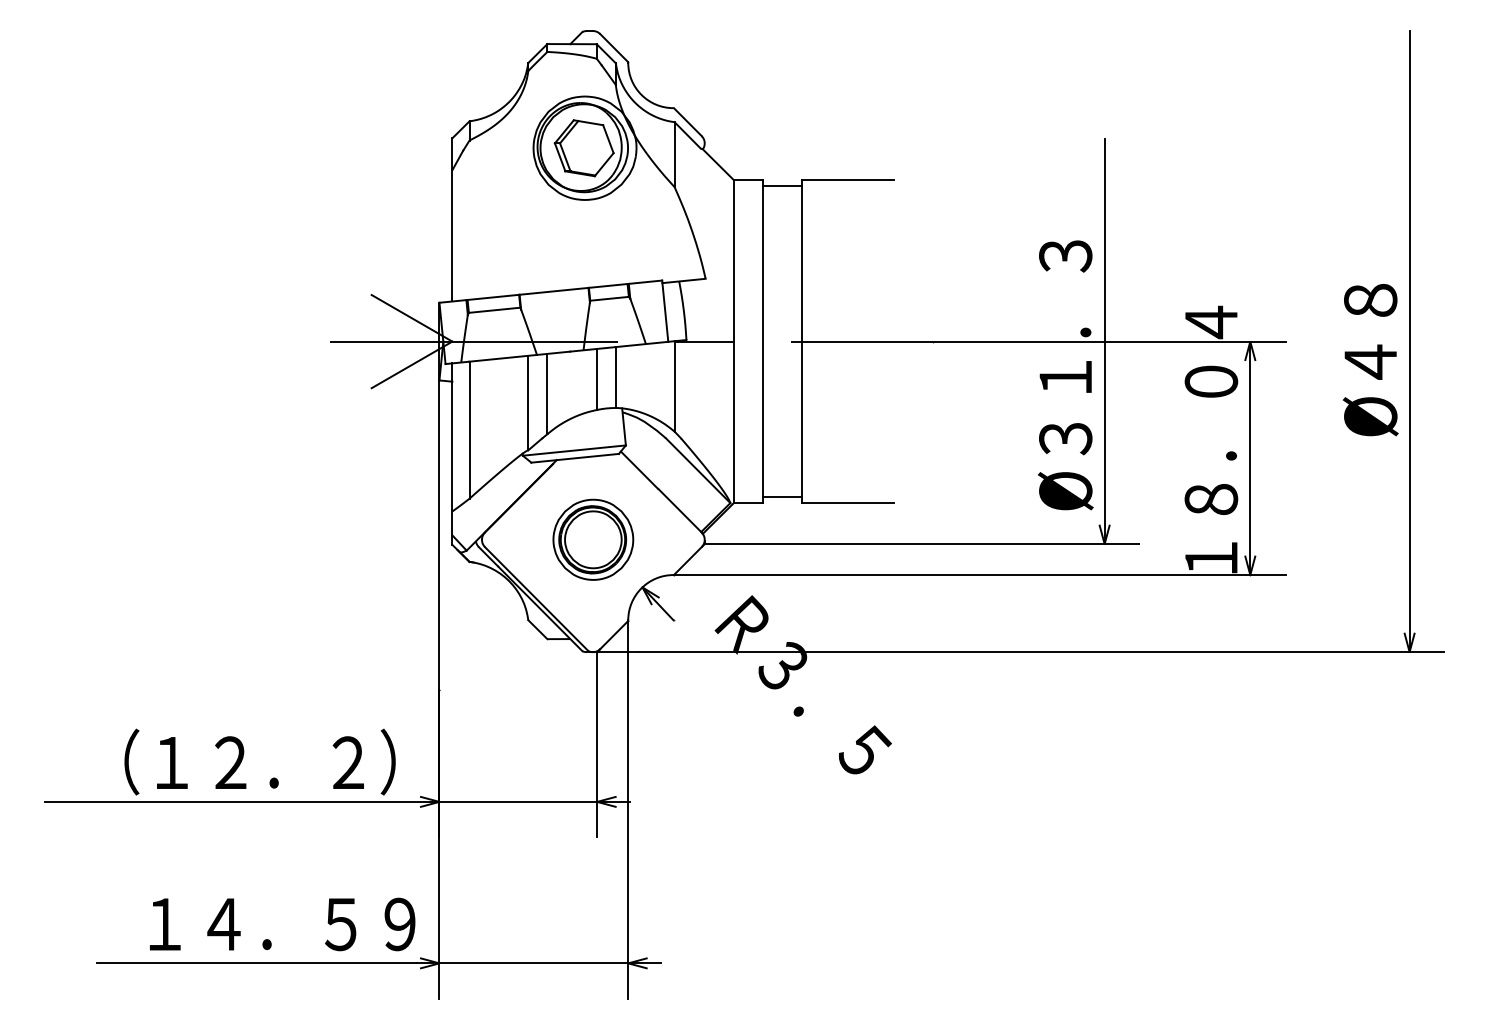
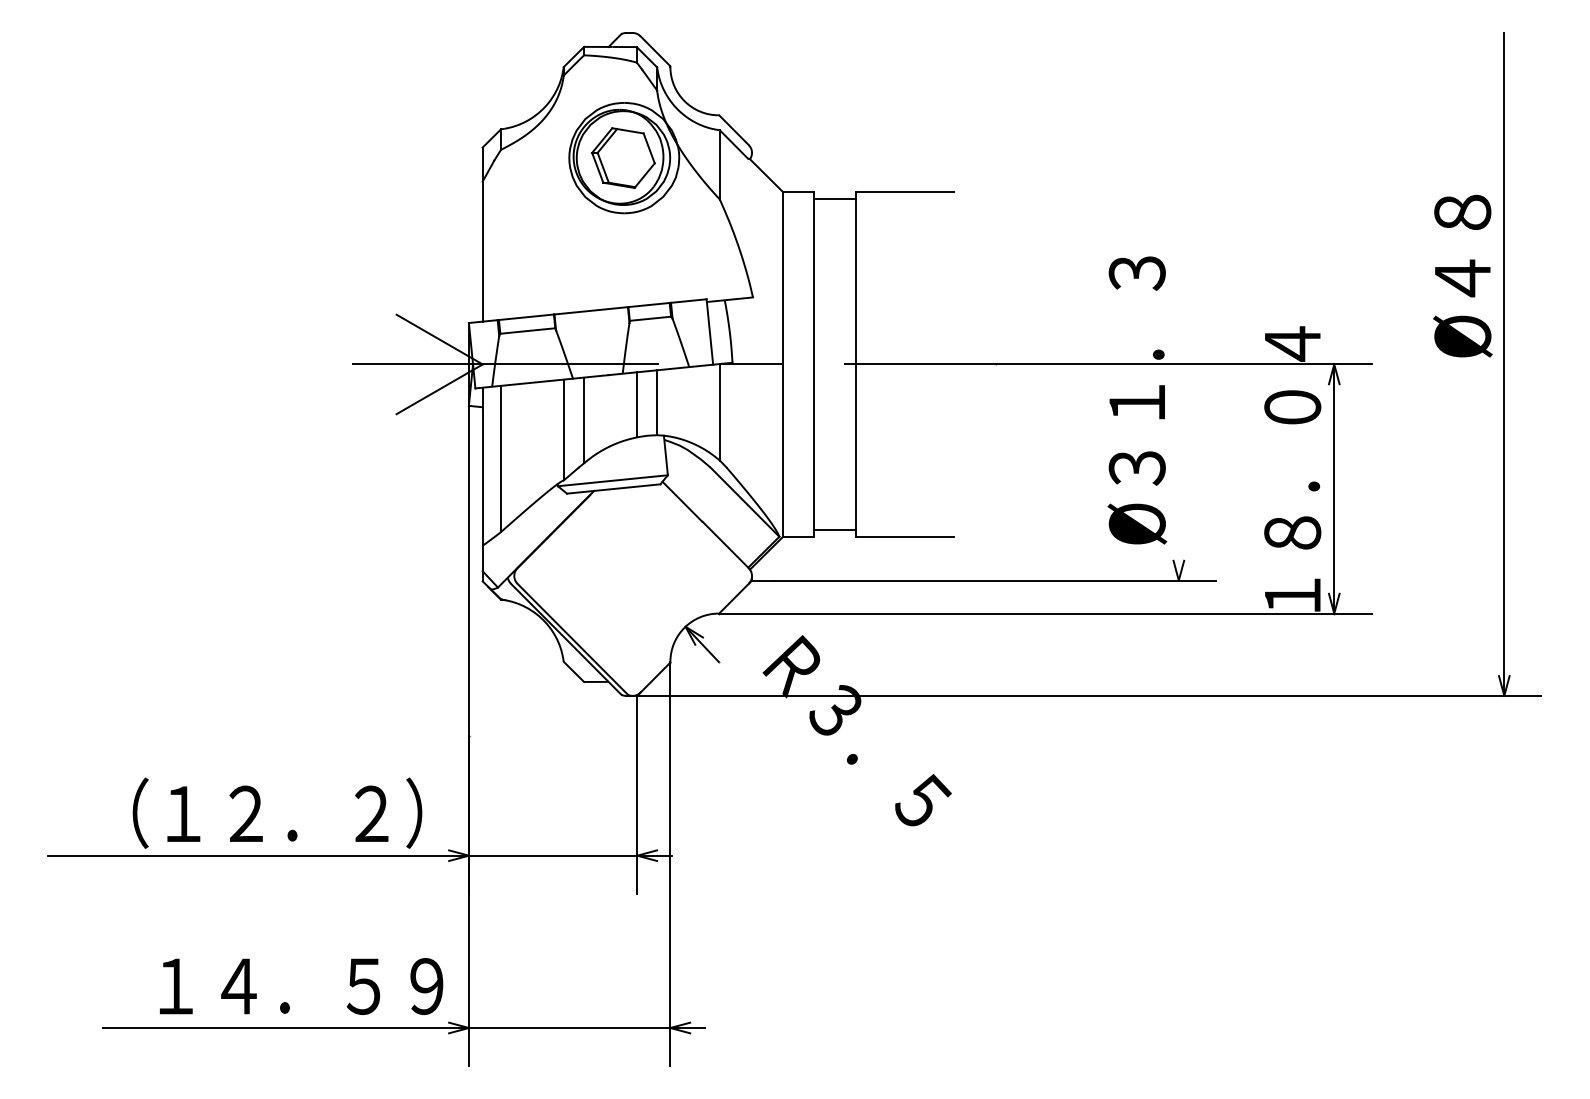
line: (1104, 341) -> (1178, 364), removed
text: (1370, 359) -> (1462, 275), moved
part: (592, 539) -> (632, 575), removed

